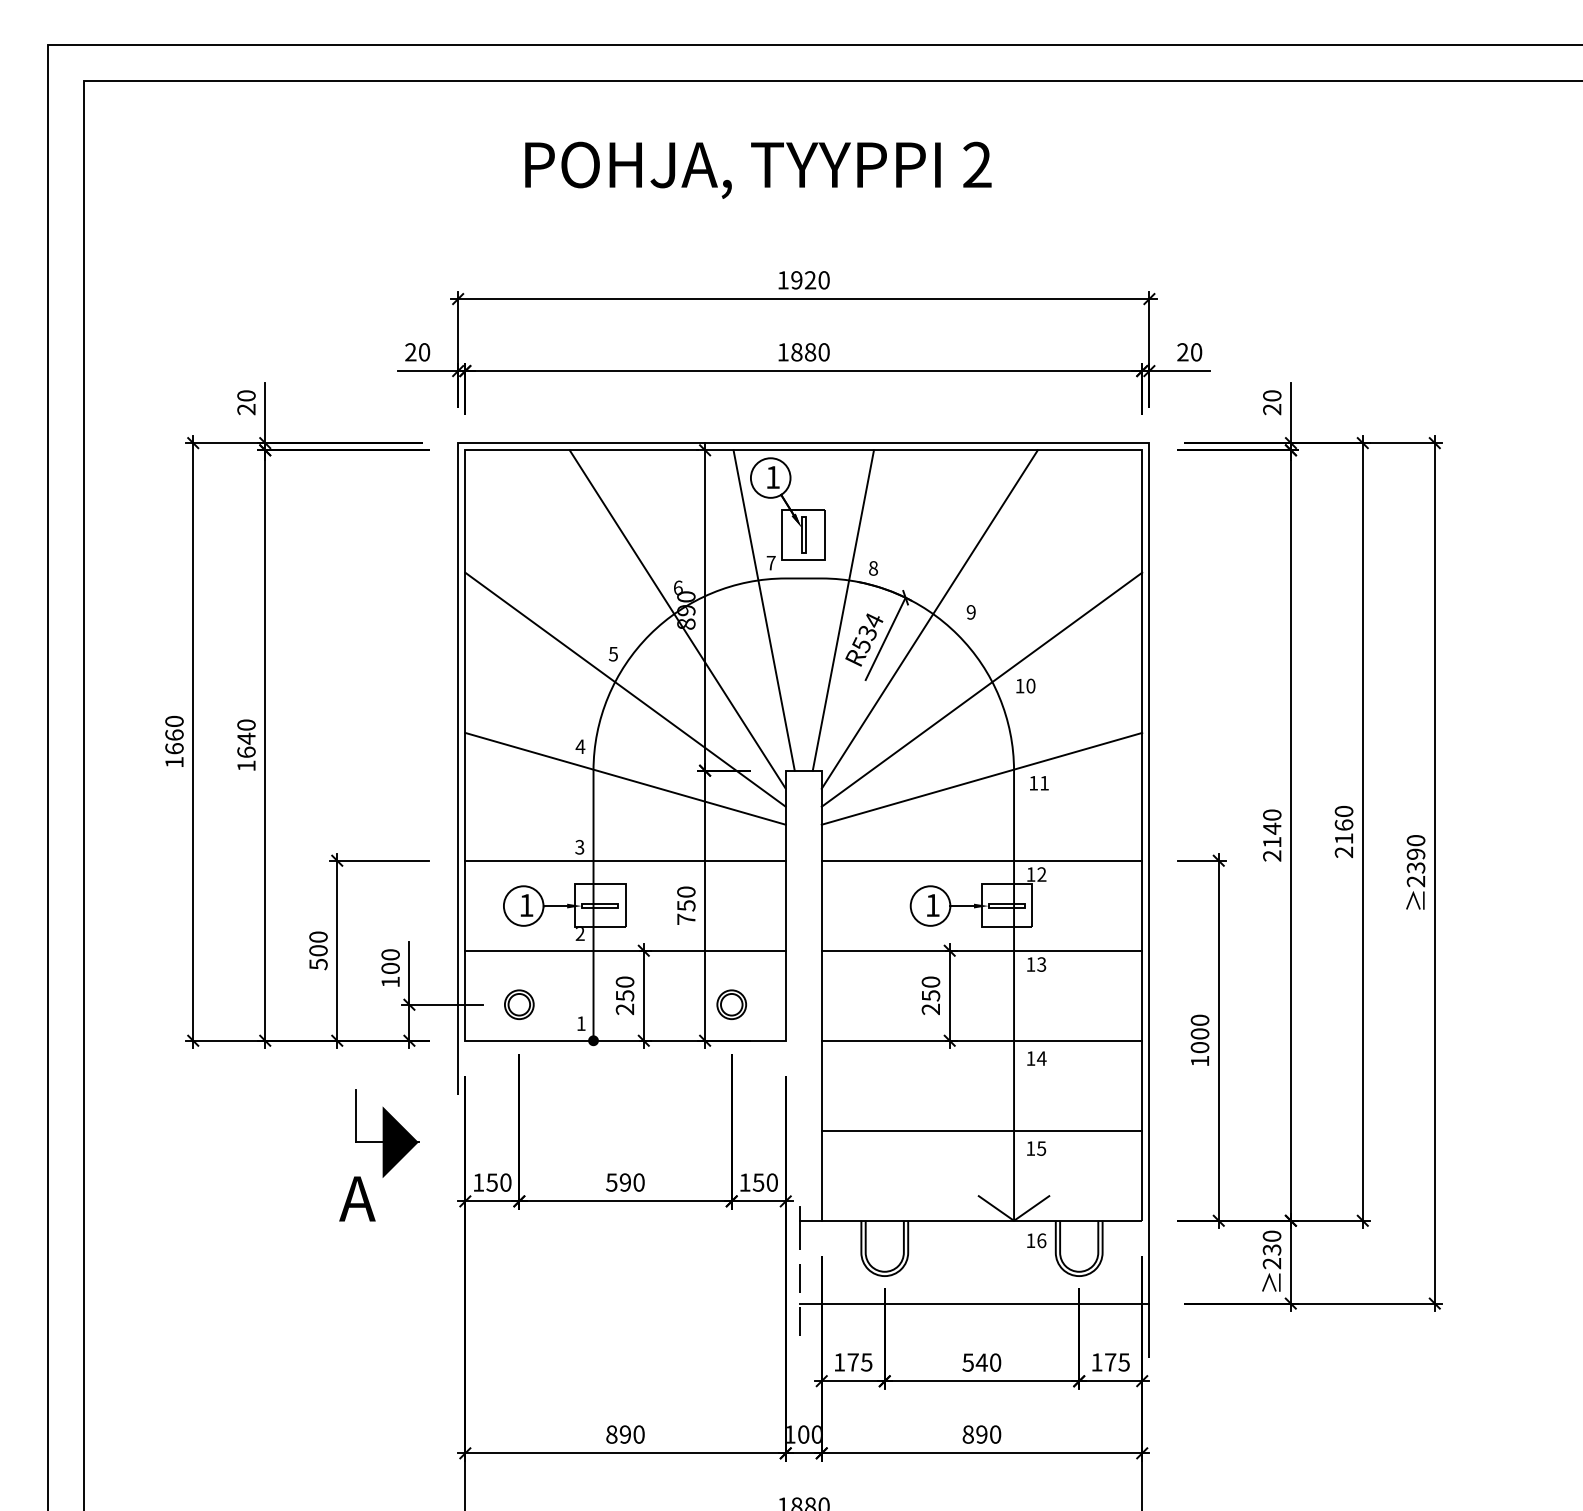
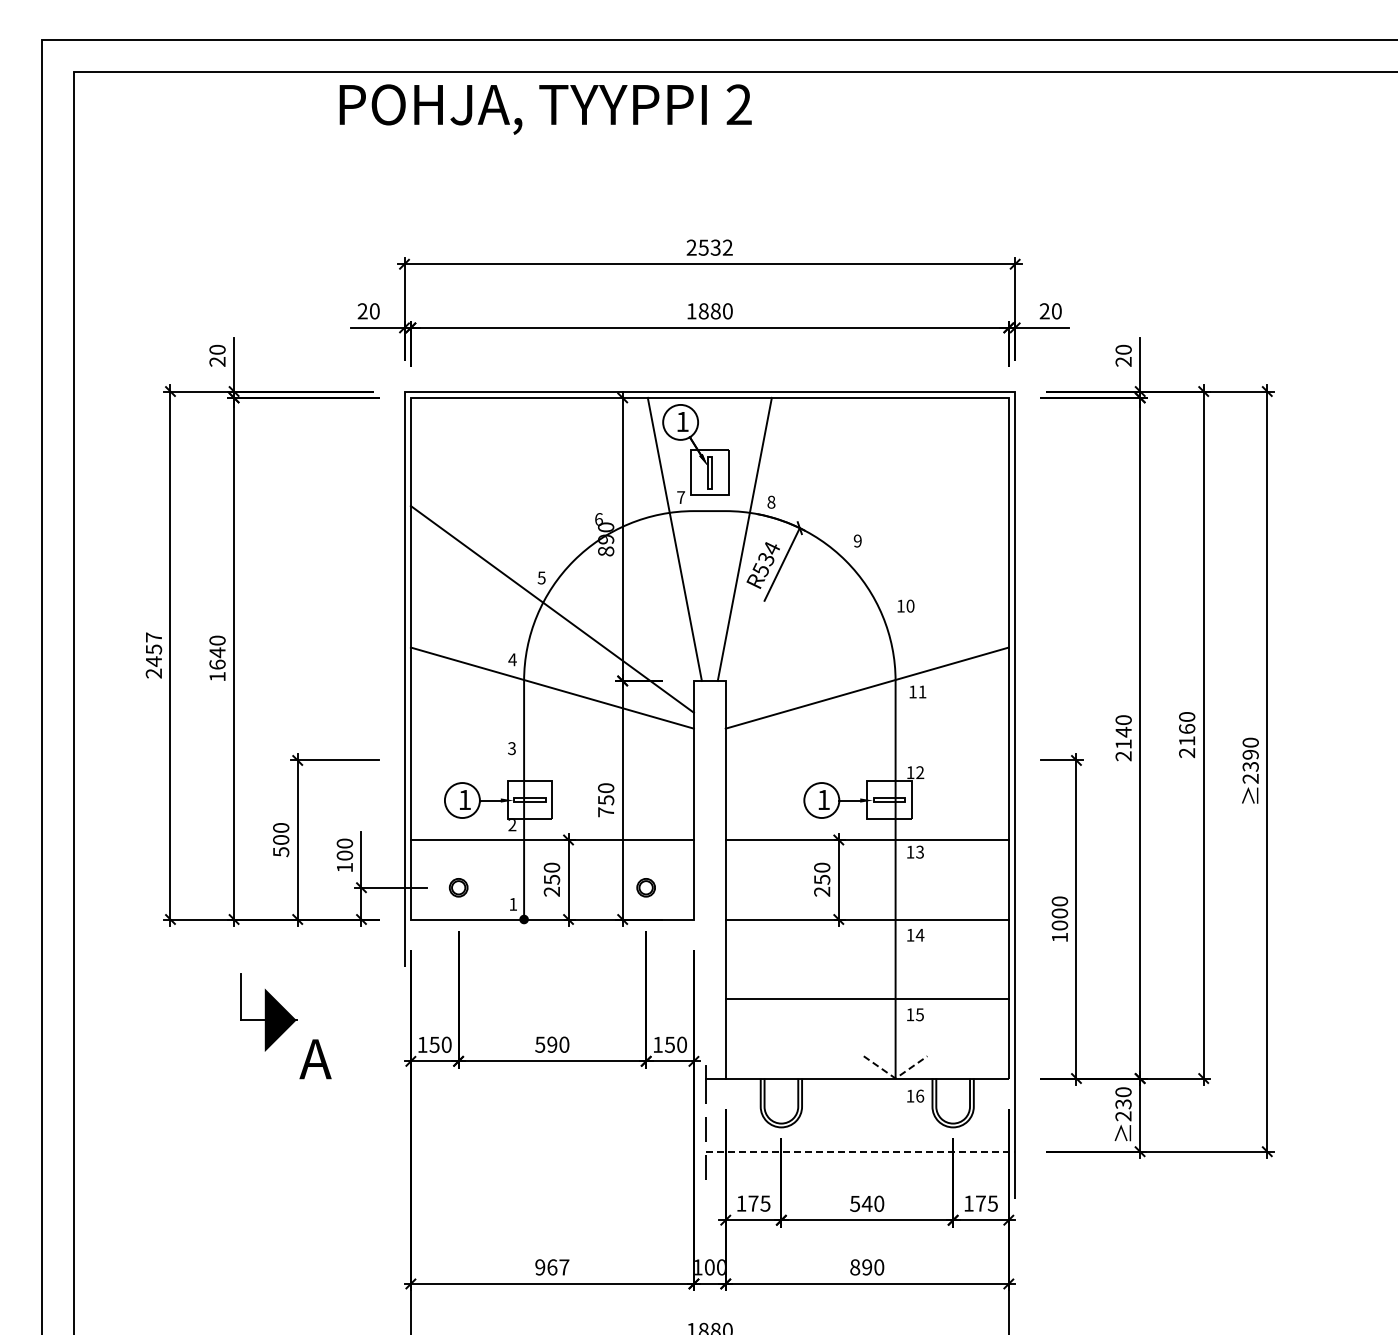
text: (758, 170) -> (545, 109), moved
text: (803, 280) -> (709, 247), 1920 -> 2532
line: (677, 618) -> (598, 546), removed
line: (929, 618) -> (820, 546), removed
line: (981, 689) -> (866, 609), removed
text: (173, 741) -> (153, 655), 1660 -> 2457
line: (624, 860) -> (551, 760), removed
line: (981, 860) -> (866, 760), removed
part: (519, 1004) -> (458, 887), size x0.7
part: (730, 1004) -> (645, 887), size x0.7
part: (386, 1133) -> (268, 1012), moved
line: (1013, 1220) -> (895, 1078), solid -> dashed
line: (975, 1303) -> (861, 1151), solid -> dashed
text: (625, 1434) -> (552, 1267), 890 -> 967

